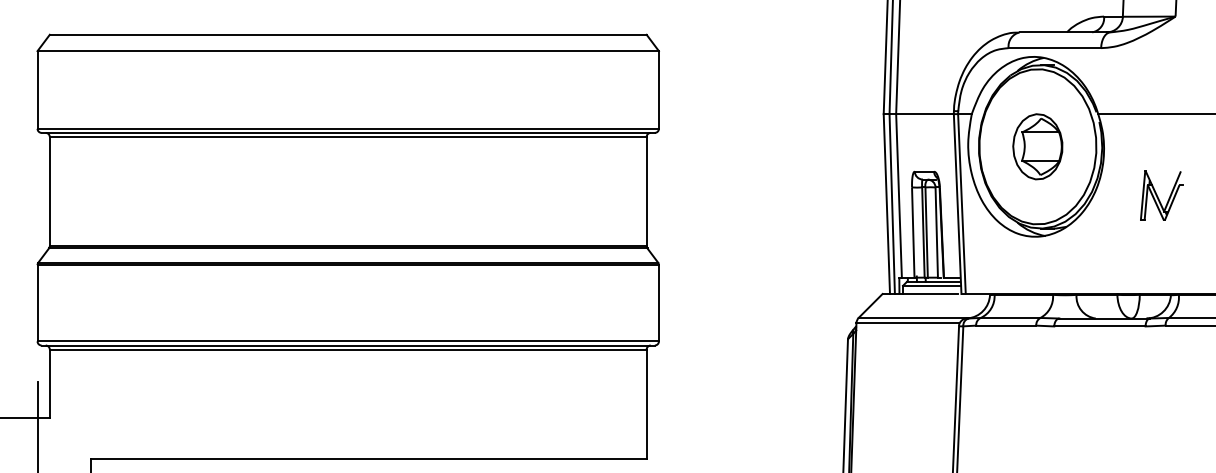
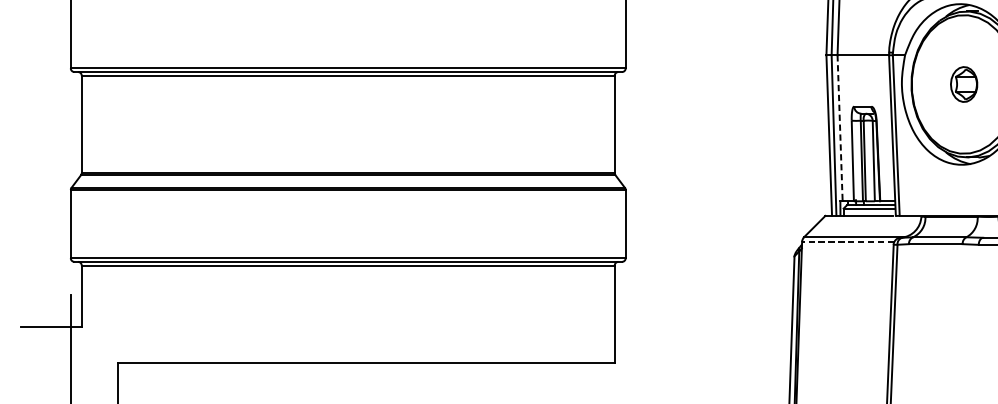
part: (1037, 146) -> (963, 84), size x0.6
line: (899, 195) -> (840, 127), solid -> dashed
line: (907, 323) -> (847, 242), solid -> dashed

